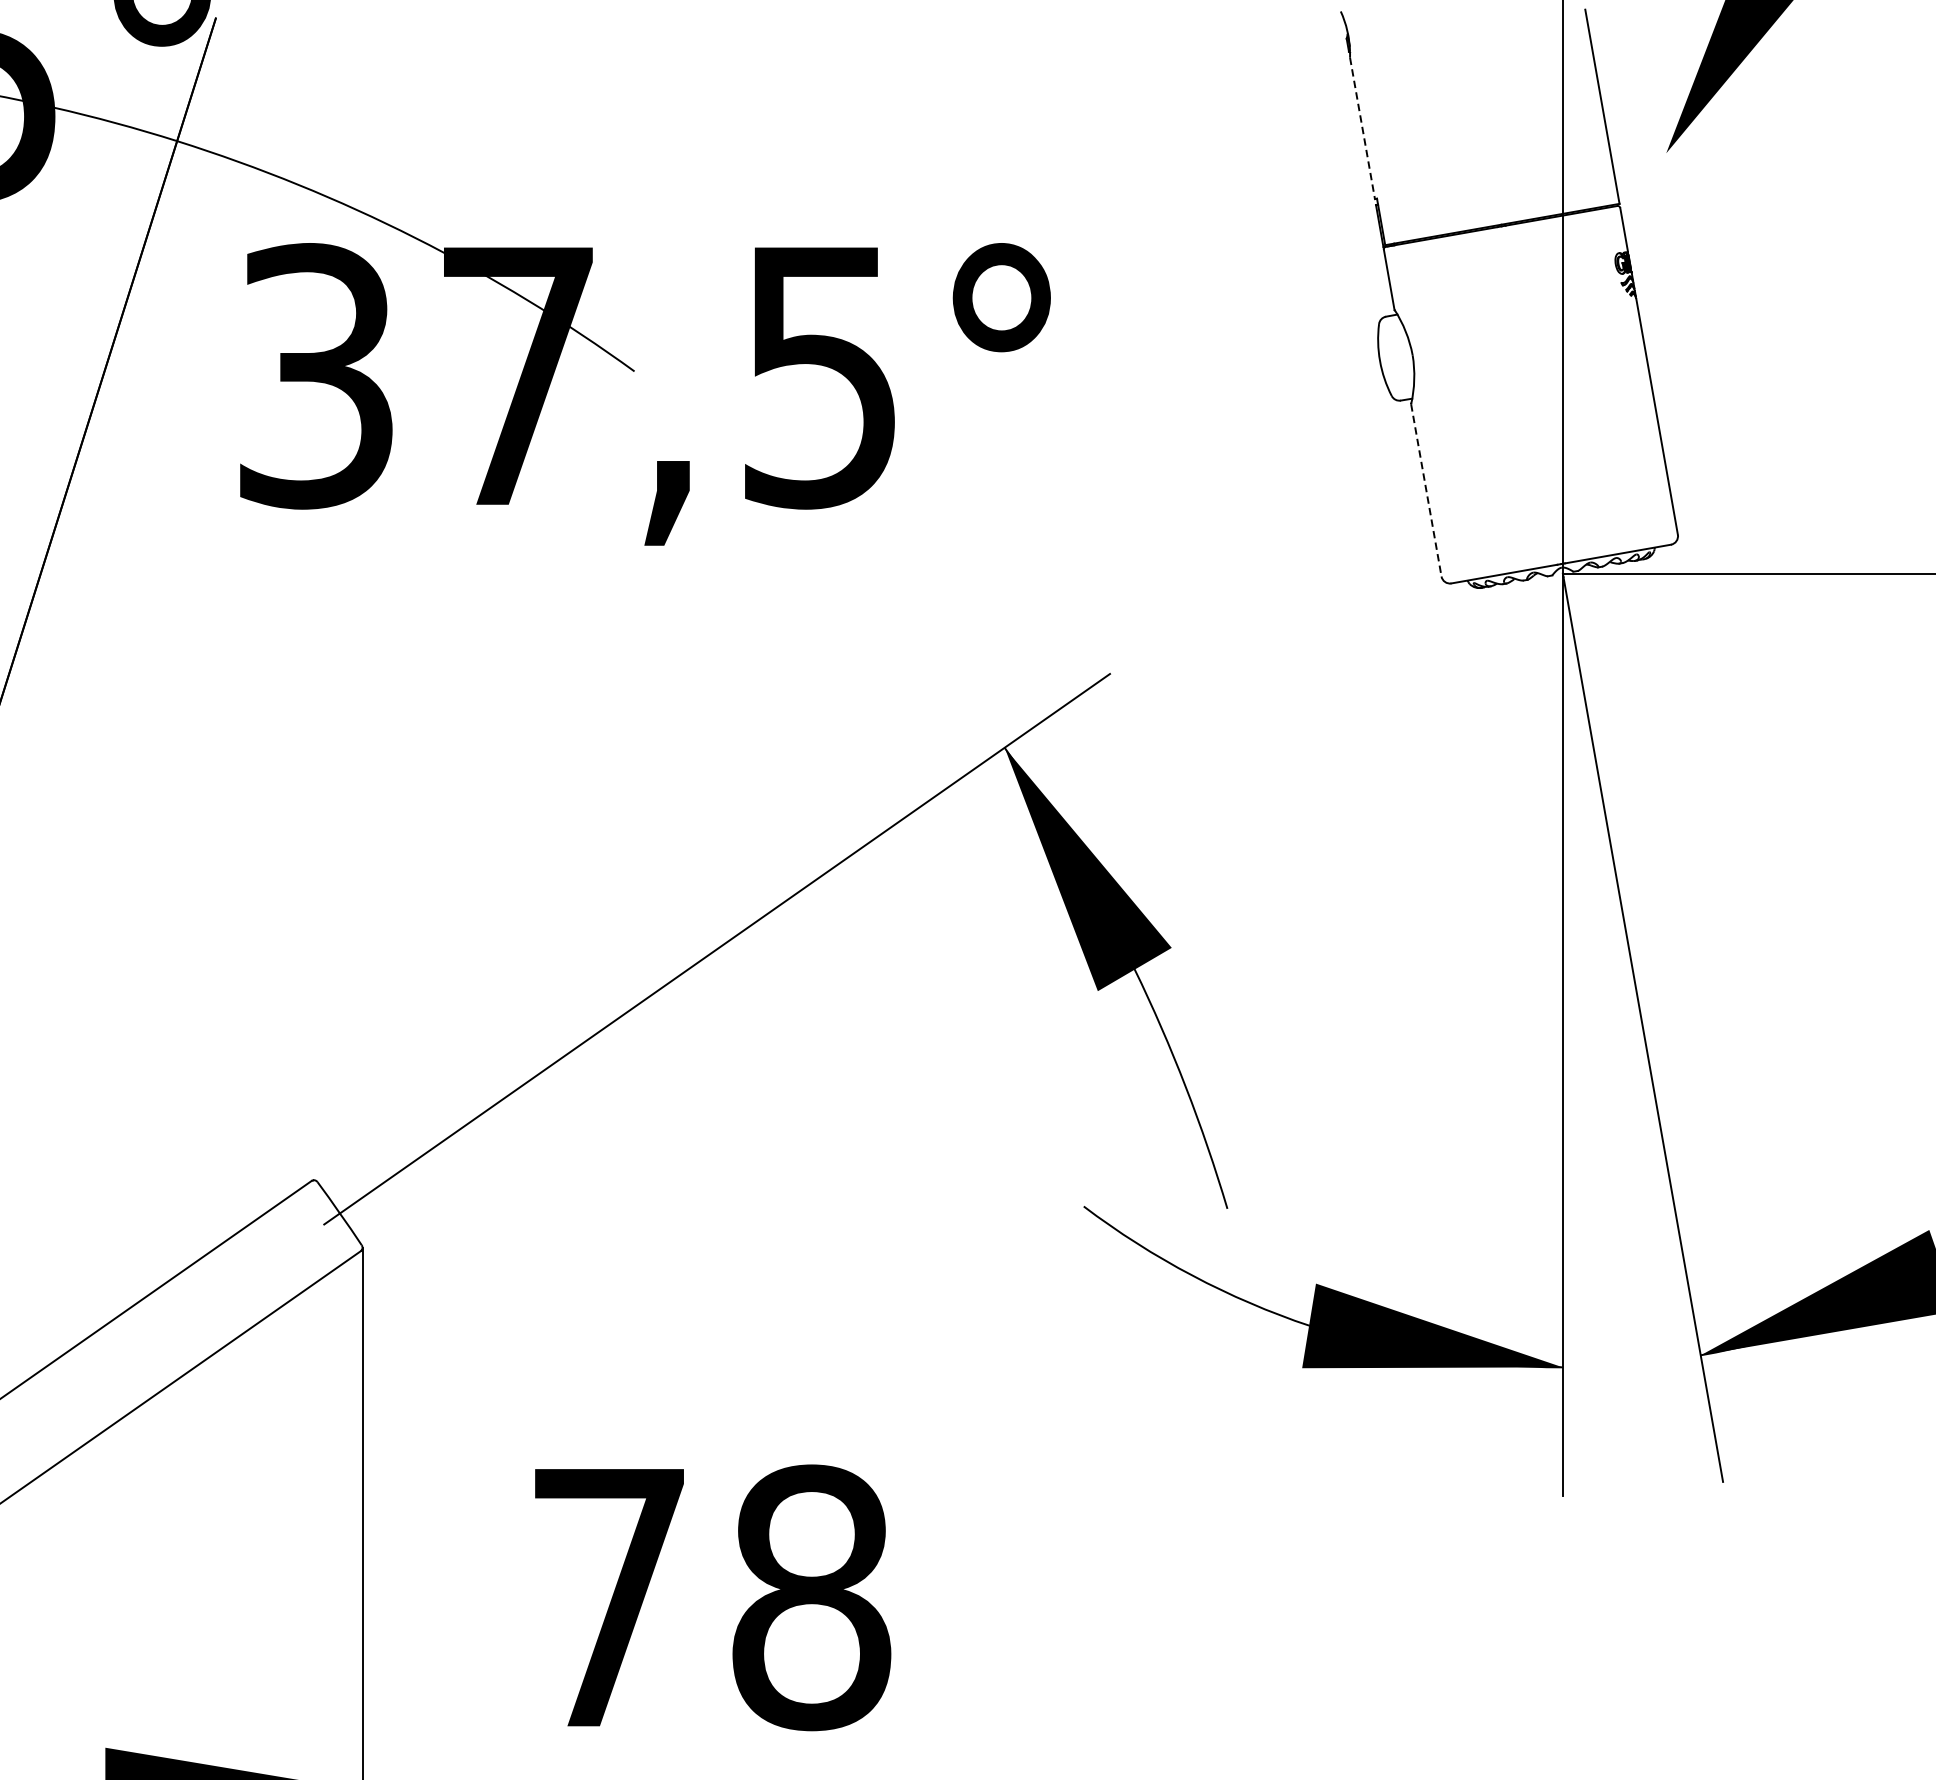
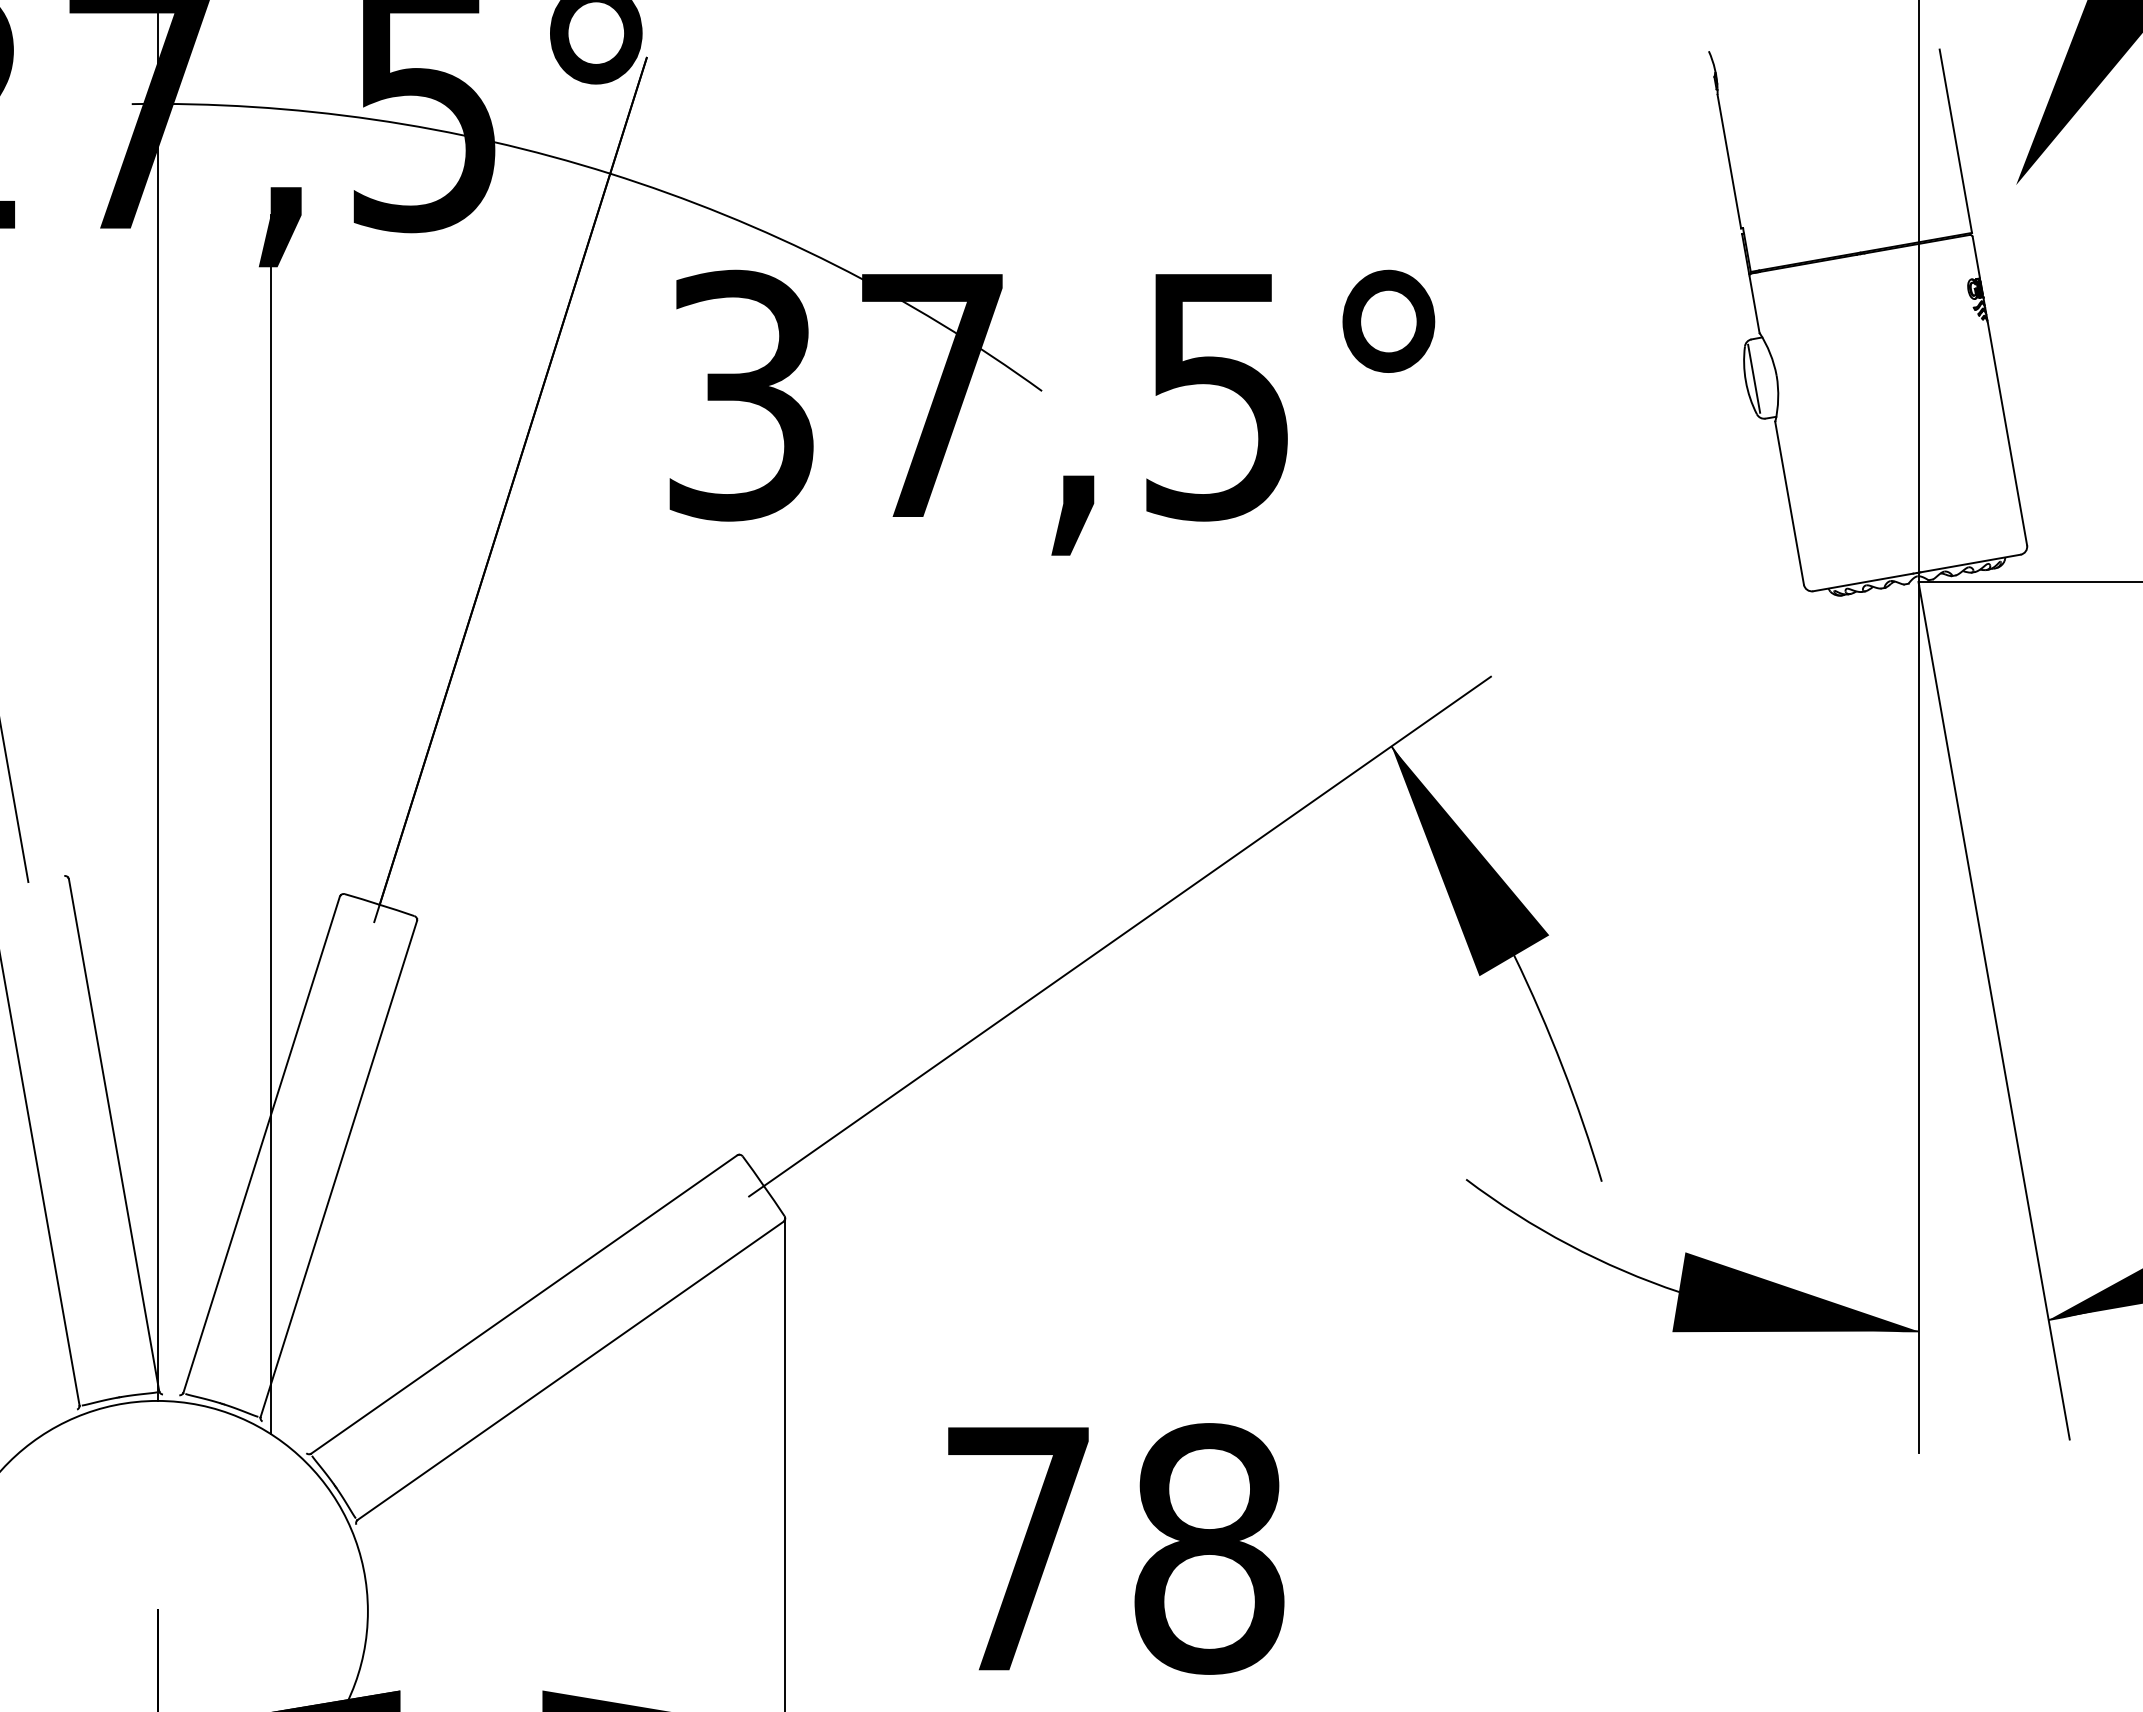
line: (1362, 128) -> (1729, 161), dashed -> solid
line: (1389, 358) -> (1754, 378), added
line: (1426, 490) -> (1789, 503), dashed -> solid

